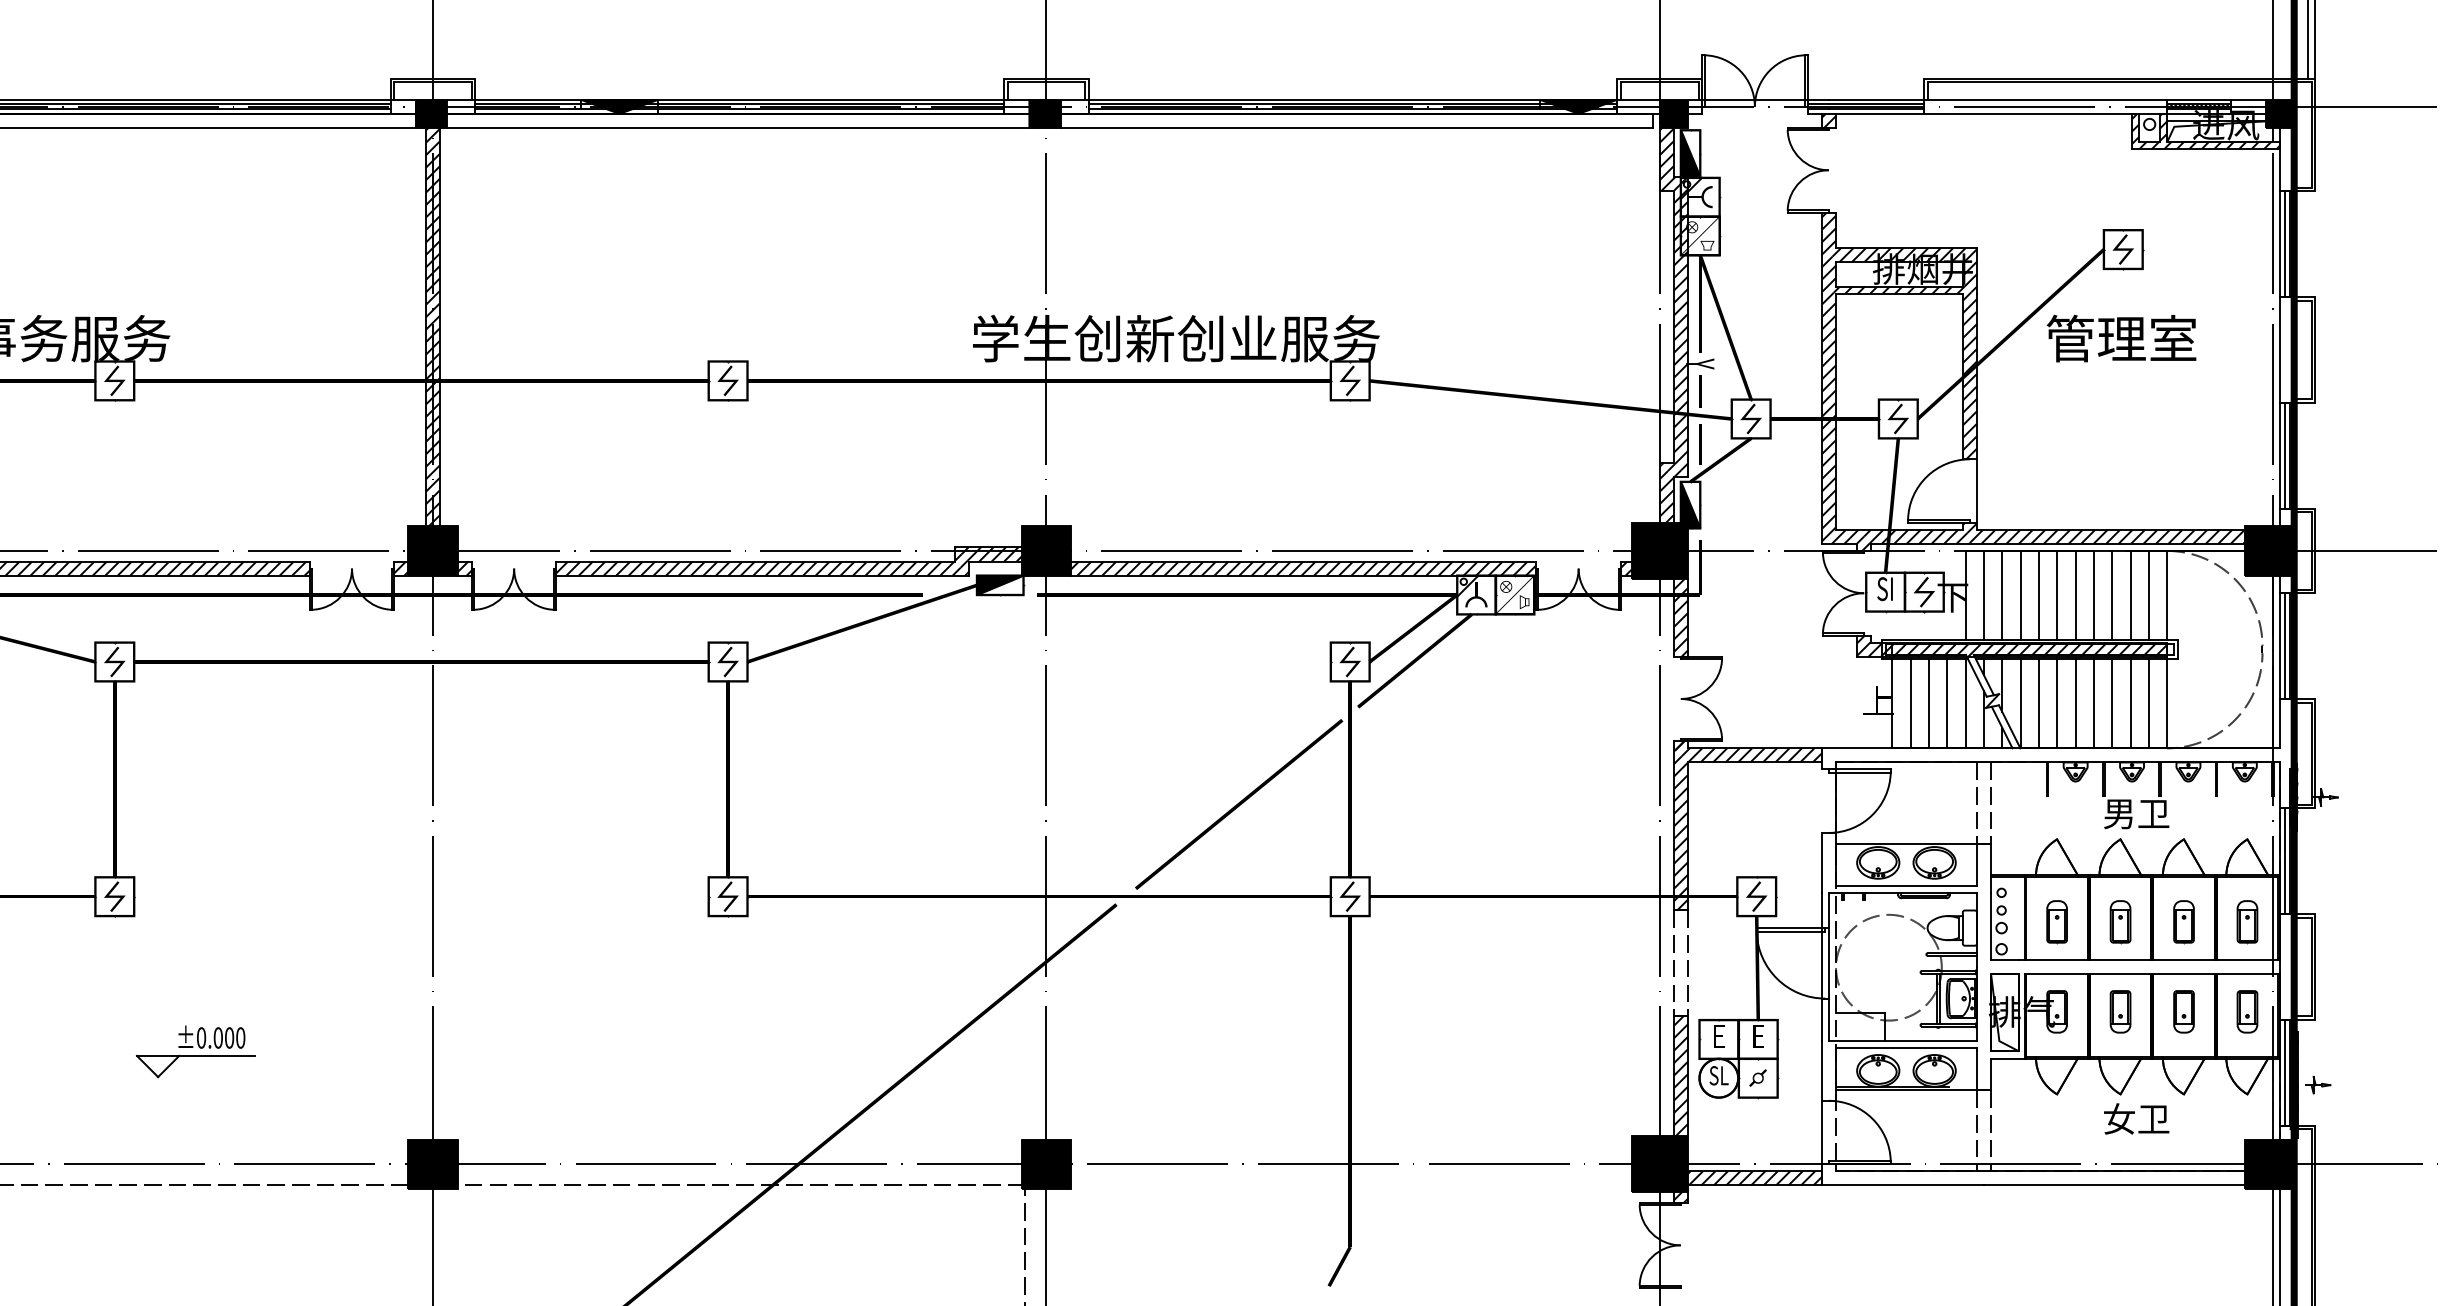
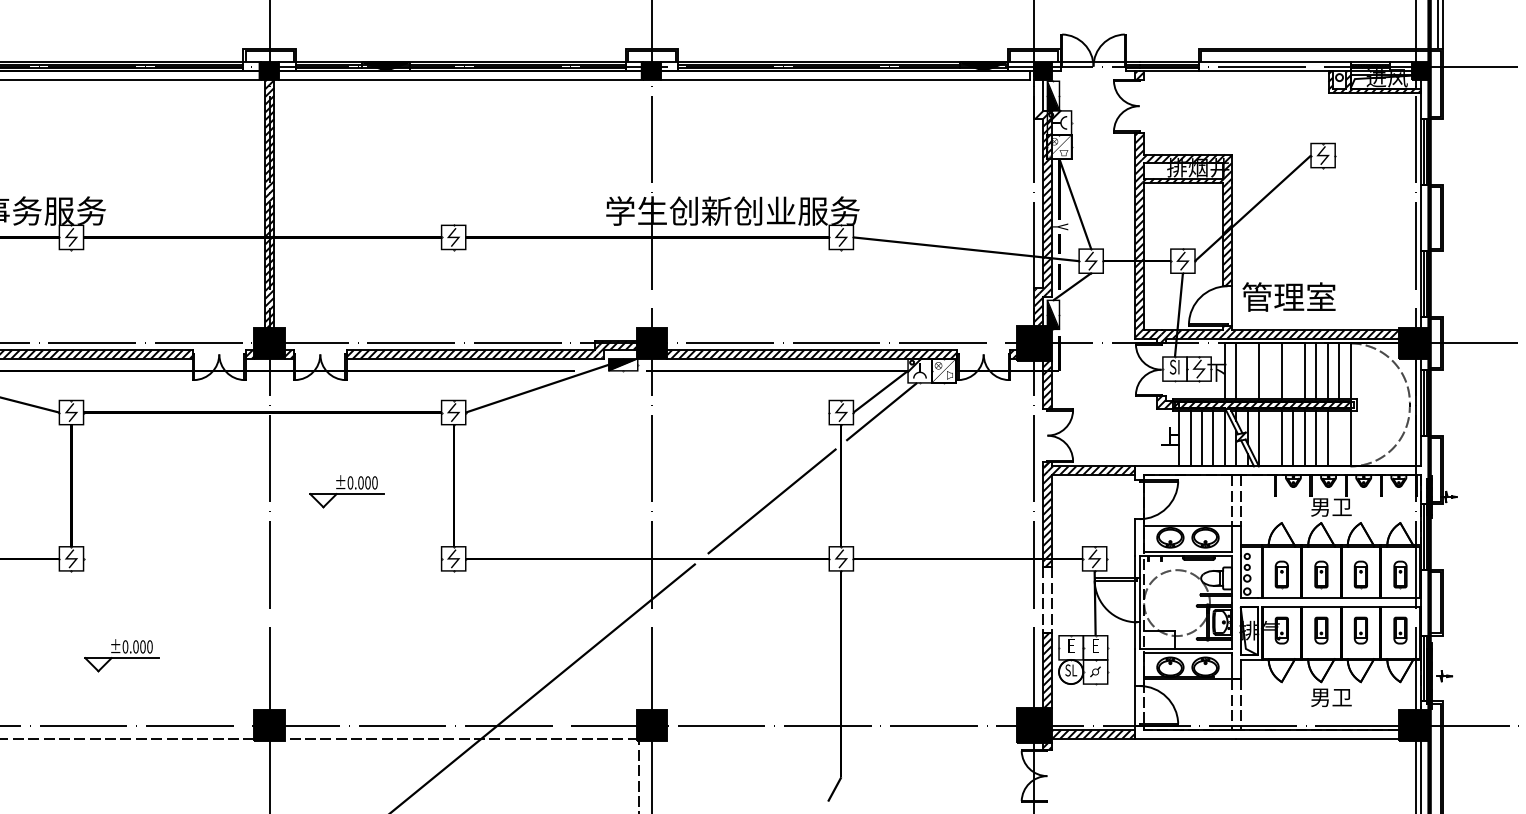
hatch: (1666, 153) -> (1038, 95), removed
text: (2120, 337) -> (1288, 296), moved
line: (2001, 594) -> (1247, 370), removed
line: (2038, 594) -> (1270, 370), removed
line: (2075, 594) -> (1293, 370), removed
line: (2038, 703) -> (1270, 438), removed
line: (2149, 703) -> (1339, 438), removed
part: (556, 788) -> (346, 491), added
text: (2119, 1119) -> (1320, 697), 女卫 -> 男卫

